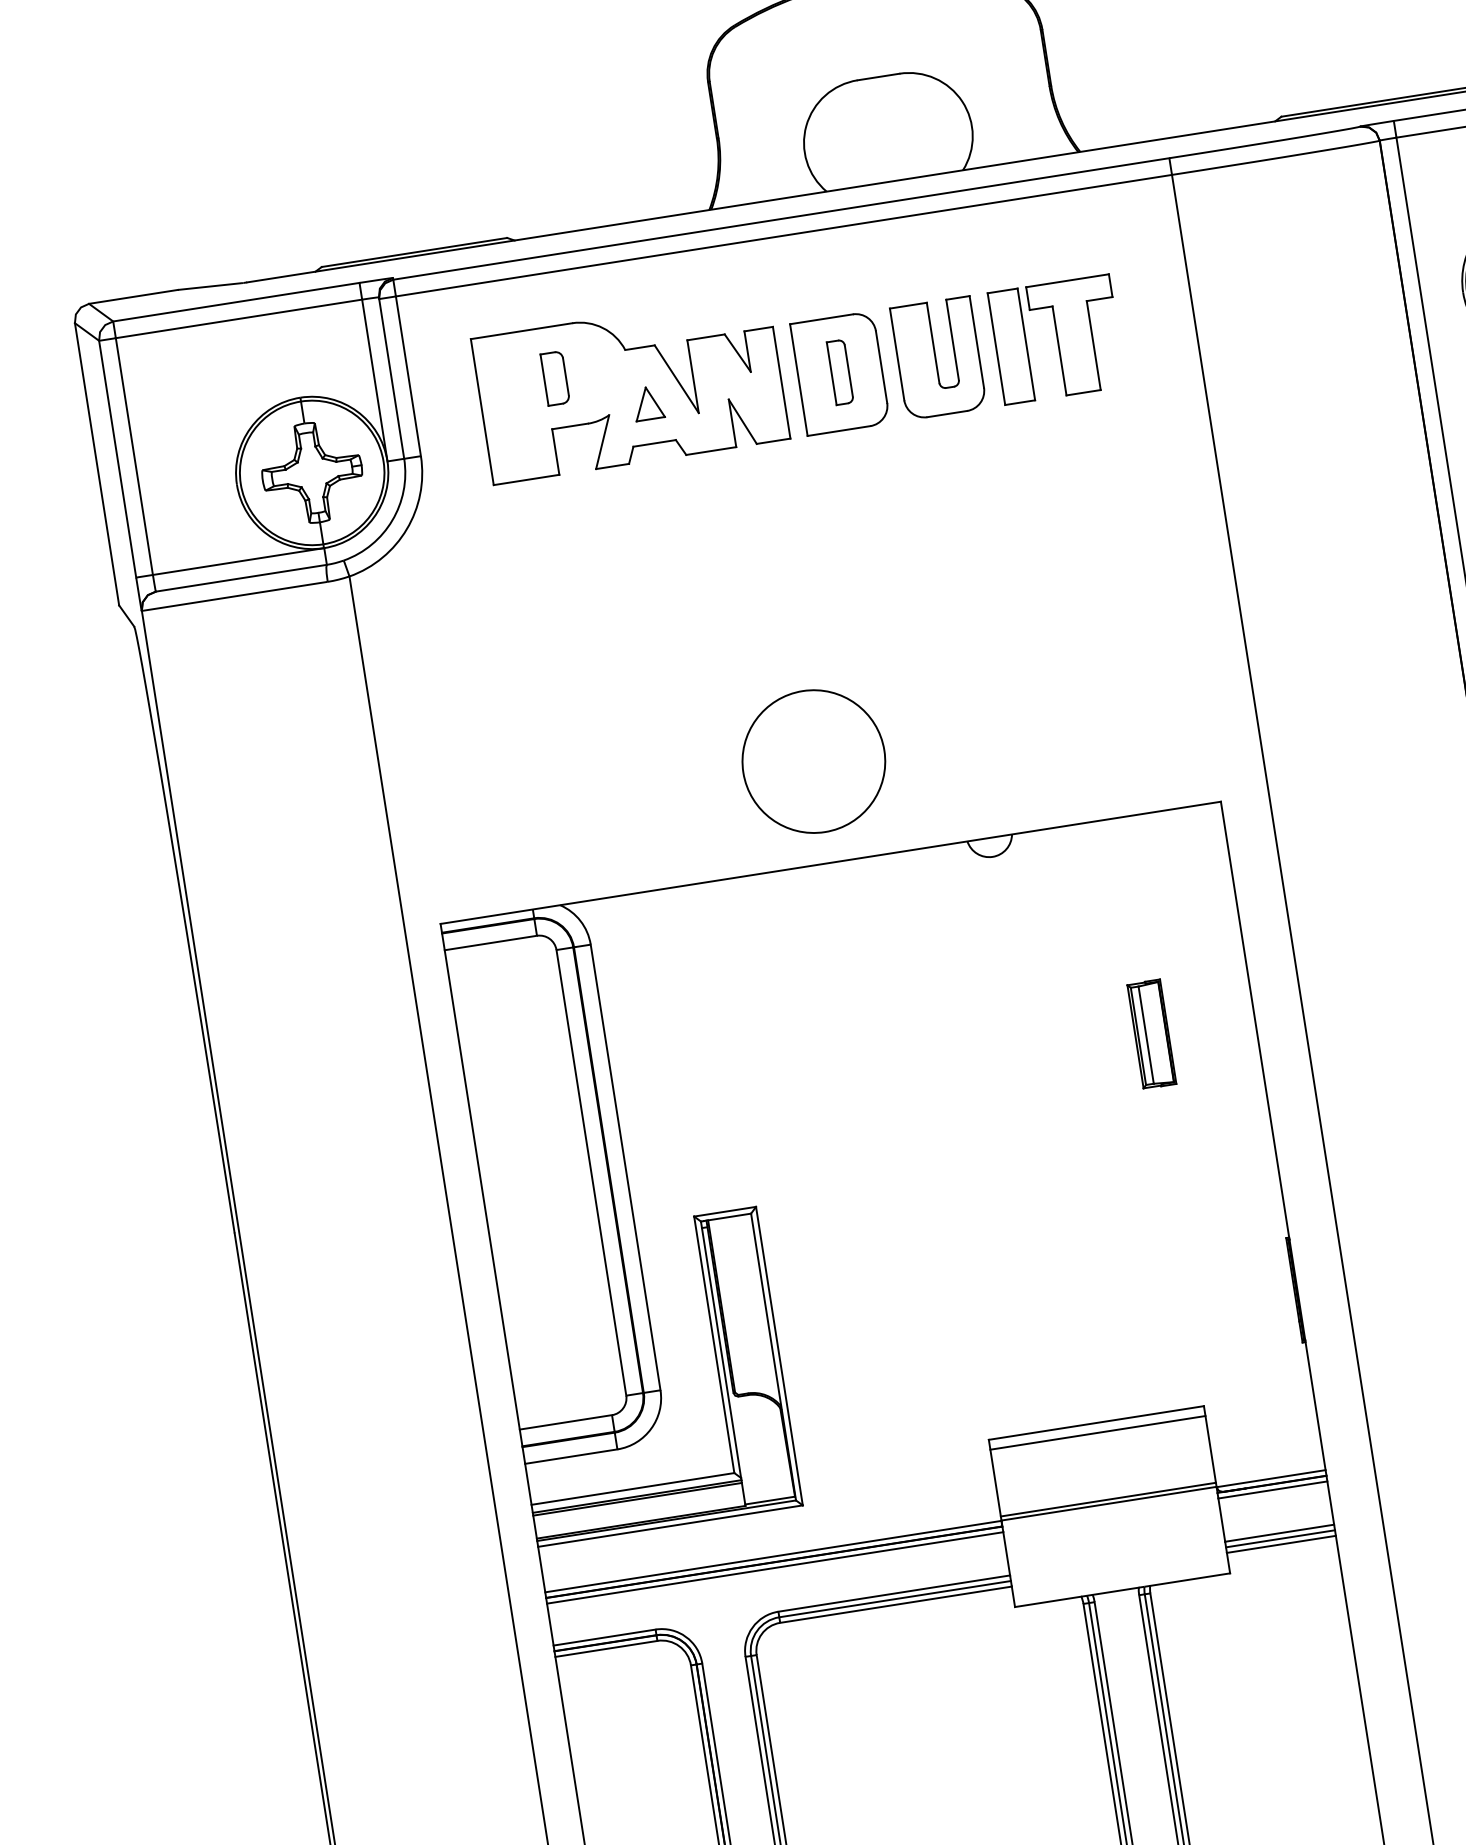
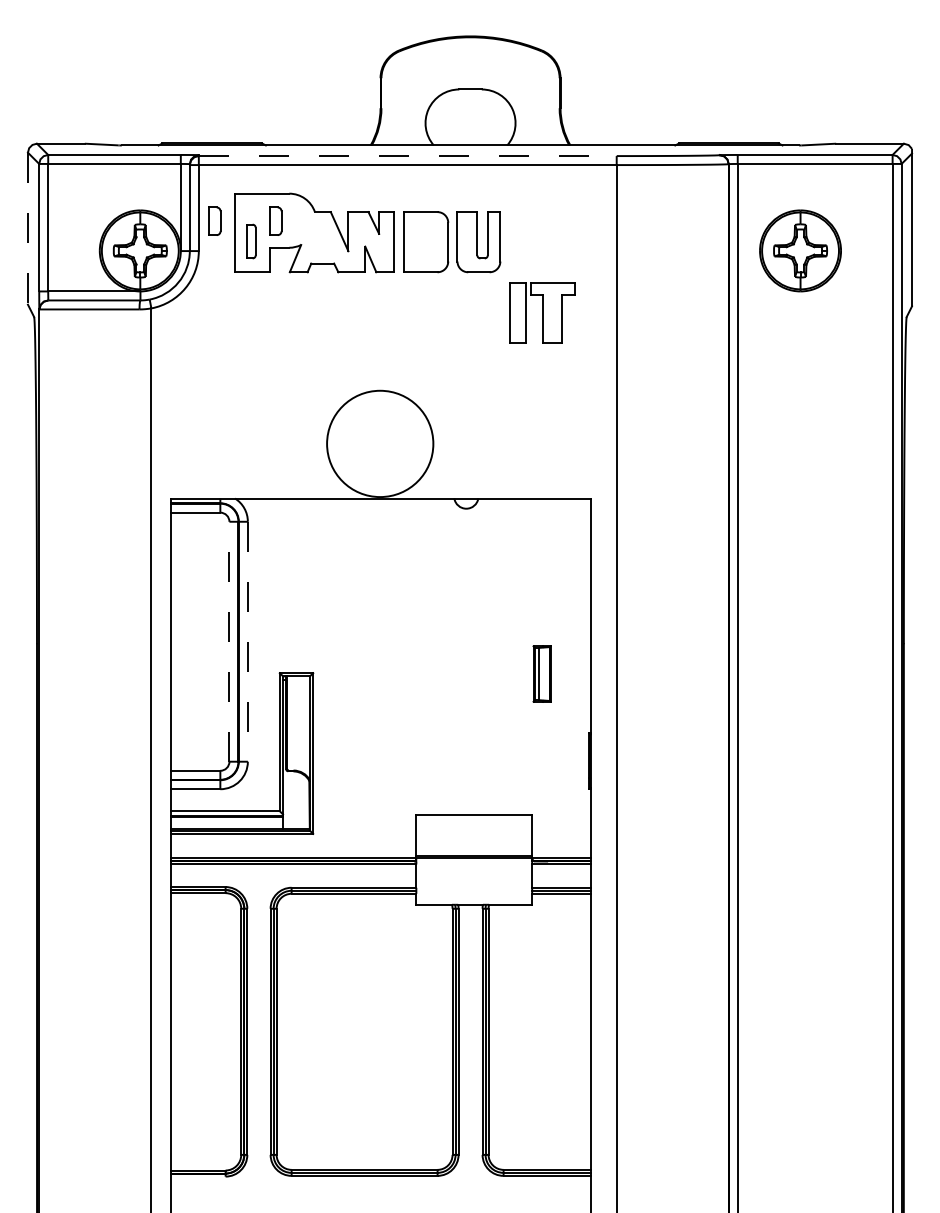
line: (780, 219) -> (407, 156), solid -> dashed
part: (1056, 338) -> (542, 312), moved
part: (840, 372) -> (251, 241), moved
part: (441, 394) -> (214, 220), added
part: (647, 402) -> (322, 241), removed
line: (96, 464) -> (27, 228), solid -> dashed
circle: (814, 760) -> (380, 443), size x1.4
part: (1150, 1033) -> (541, 673), moved
line: (624, 1167) -> (247, 641), solid -> dashed
line: (591, 1172) -> (229, 641), solid -> dashed
line: (1098, 1433) -> (474, 820), removed

